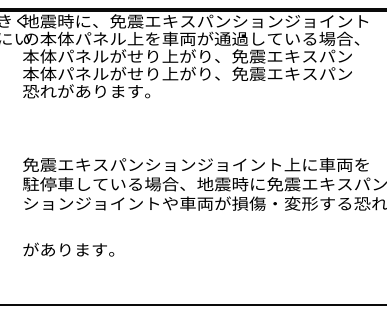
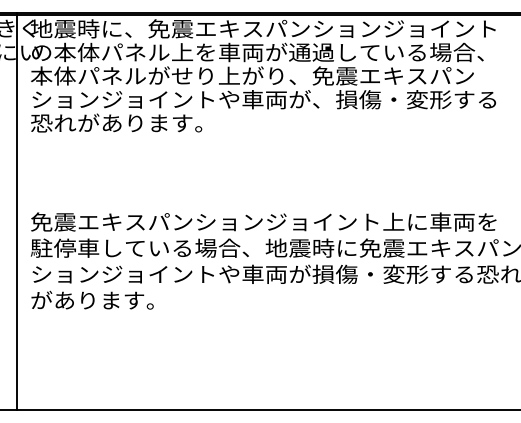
text: (195, 73) -> (263, 99), 本体パネルがせり上がり、免震エキスパン -> ションジョイントや車両が、損傷・変形する
line: (13, 157) -> (17, 211), added
text: (68, 249) -> (92, 299), moved

